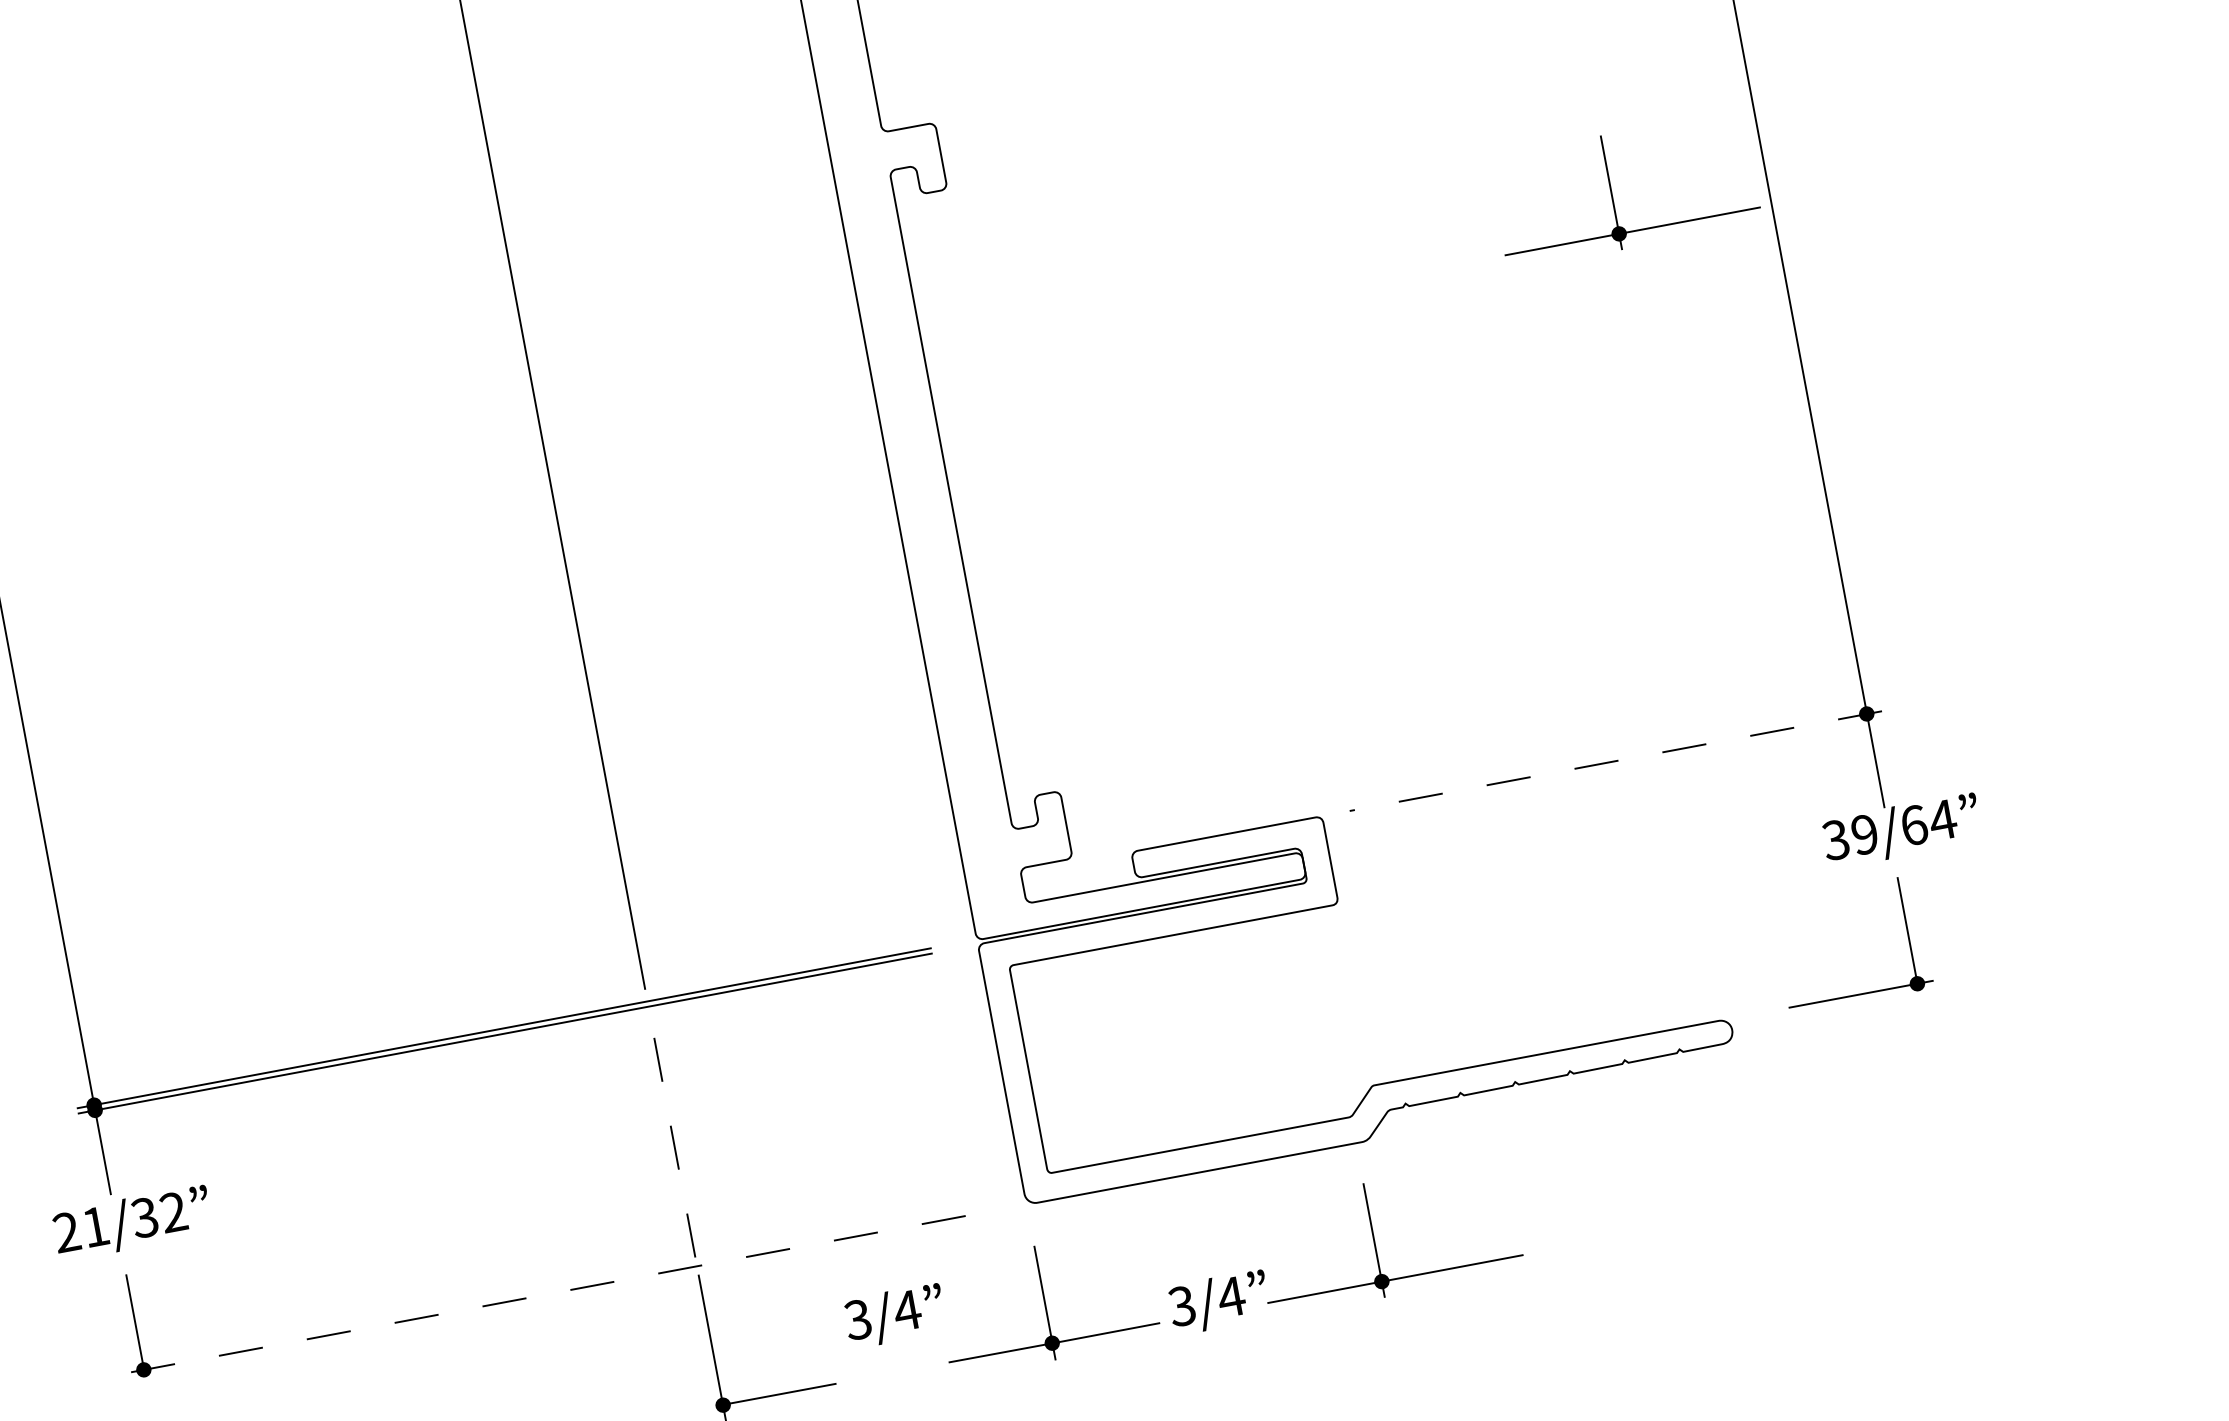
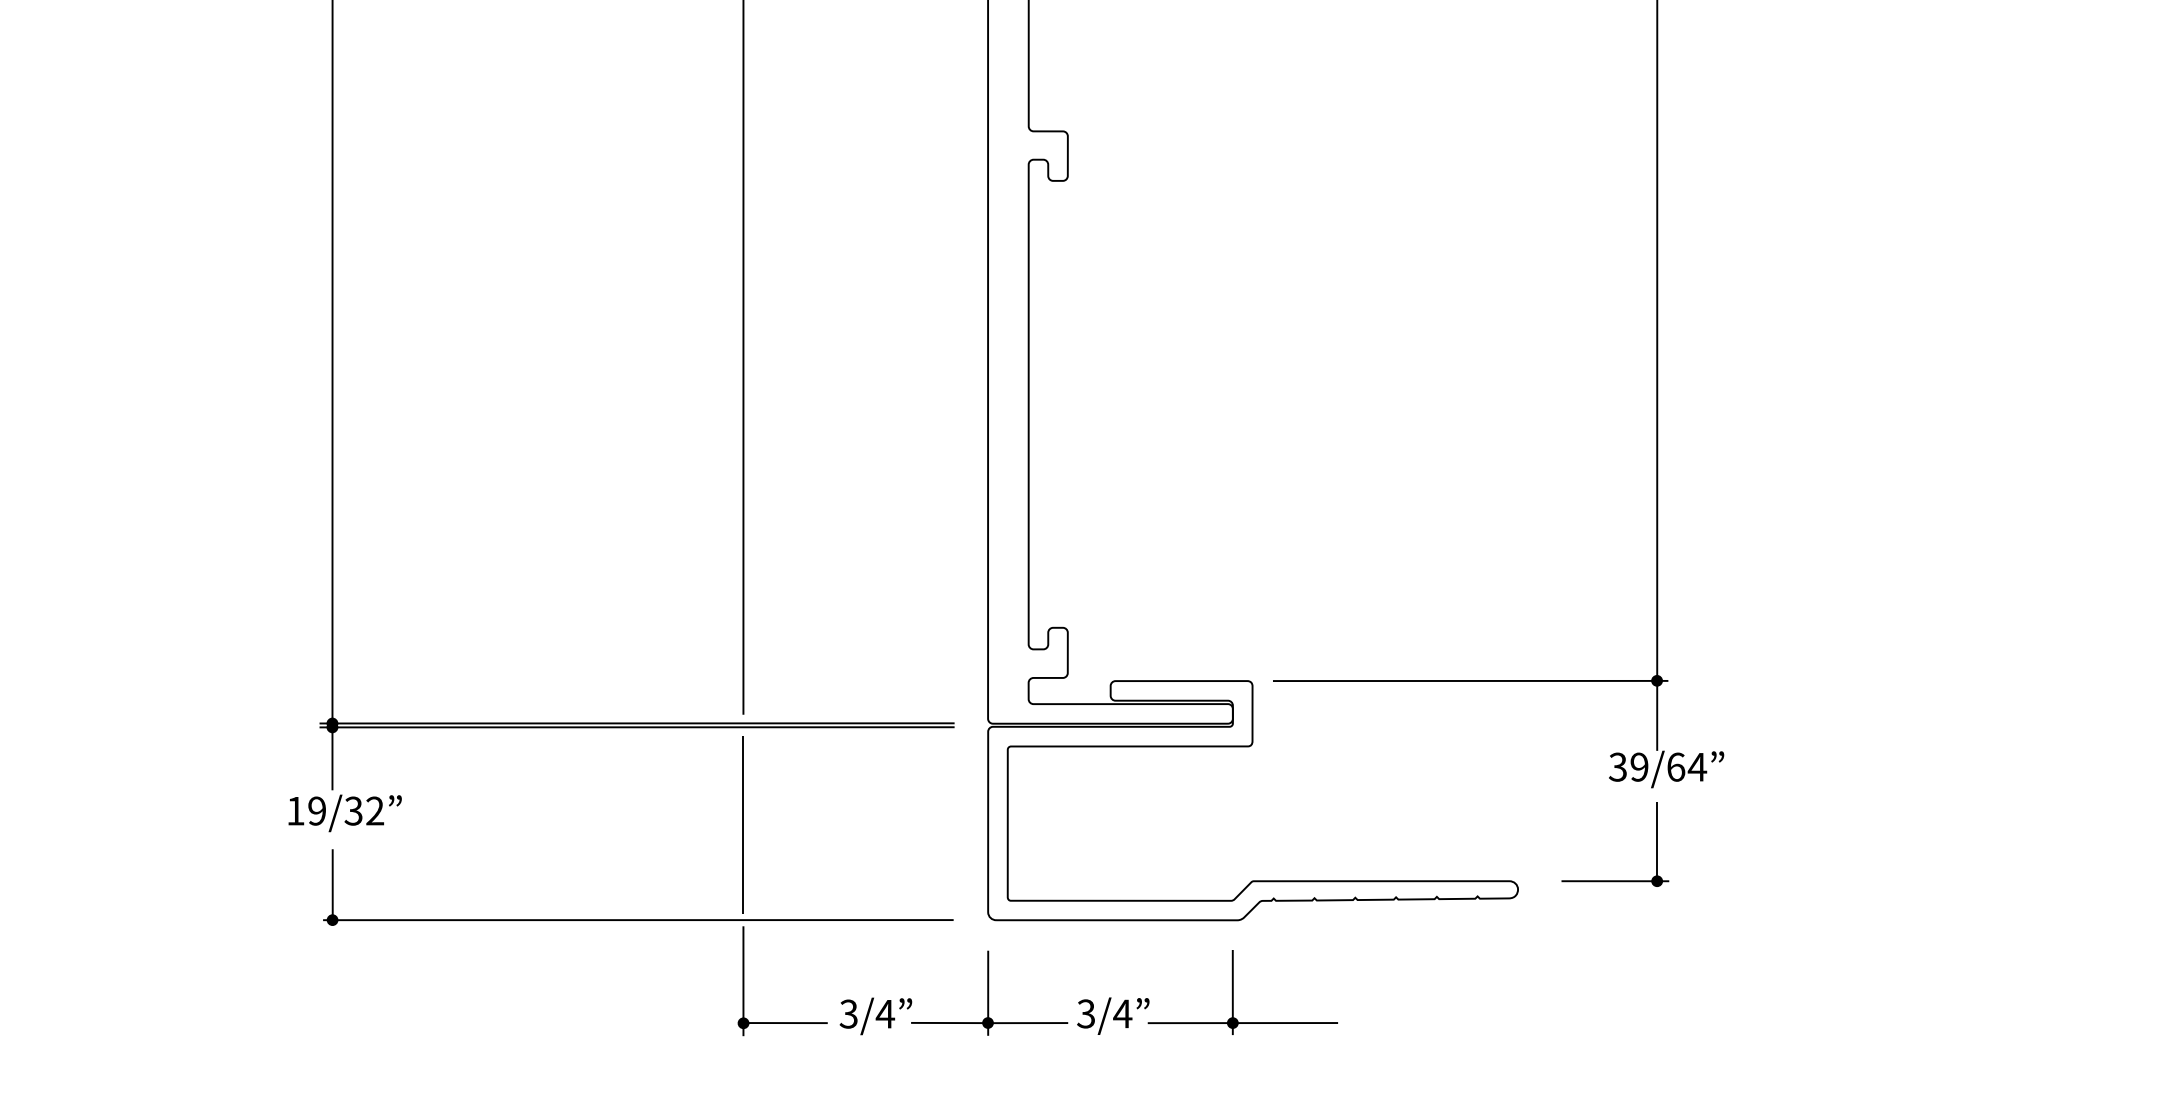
part: (1612, 192) -> (1544, 272), removed
line: (1615, 760) -> (1470, 680), dashed -> solid
line: (673, 1137) -> (743, 824), dashed -> solid
text: (81, 1228) -> (306, 810), 21/32 -> 19/32
line: (555, 1293) -> (638, 920), dashed -> solid
text: (894, 1316) -> (875, 1016), moved

